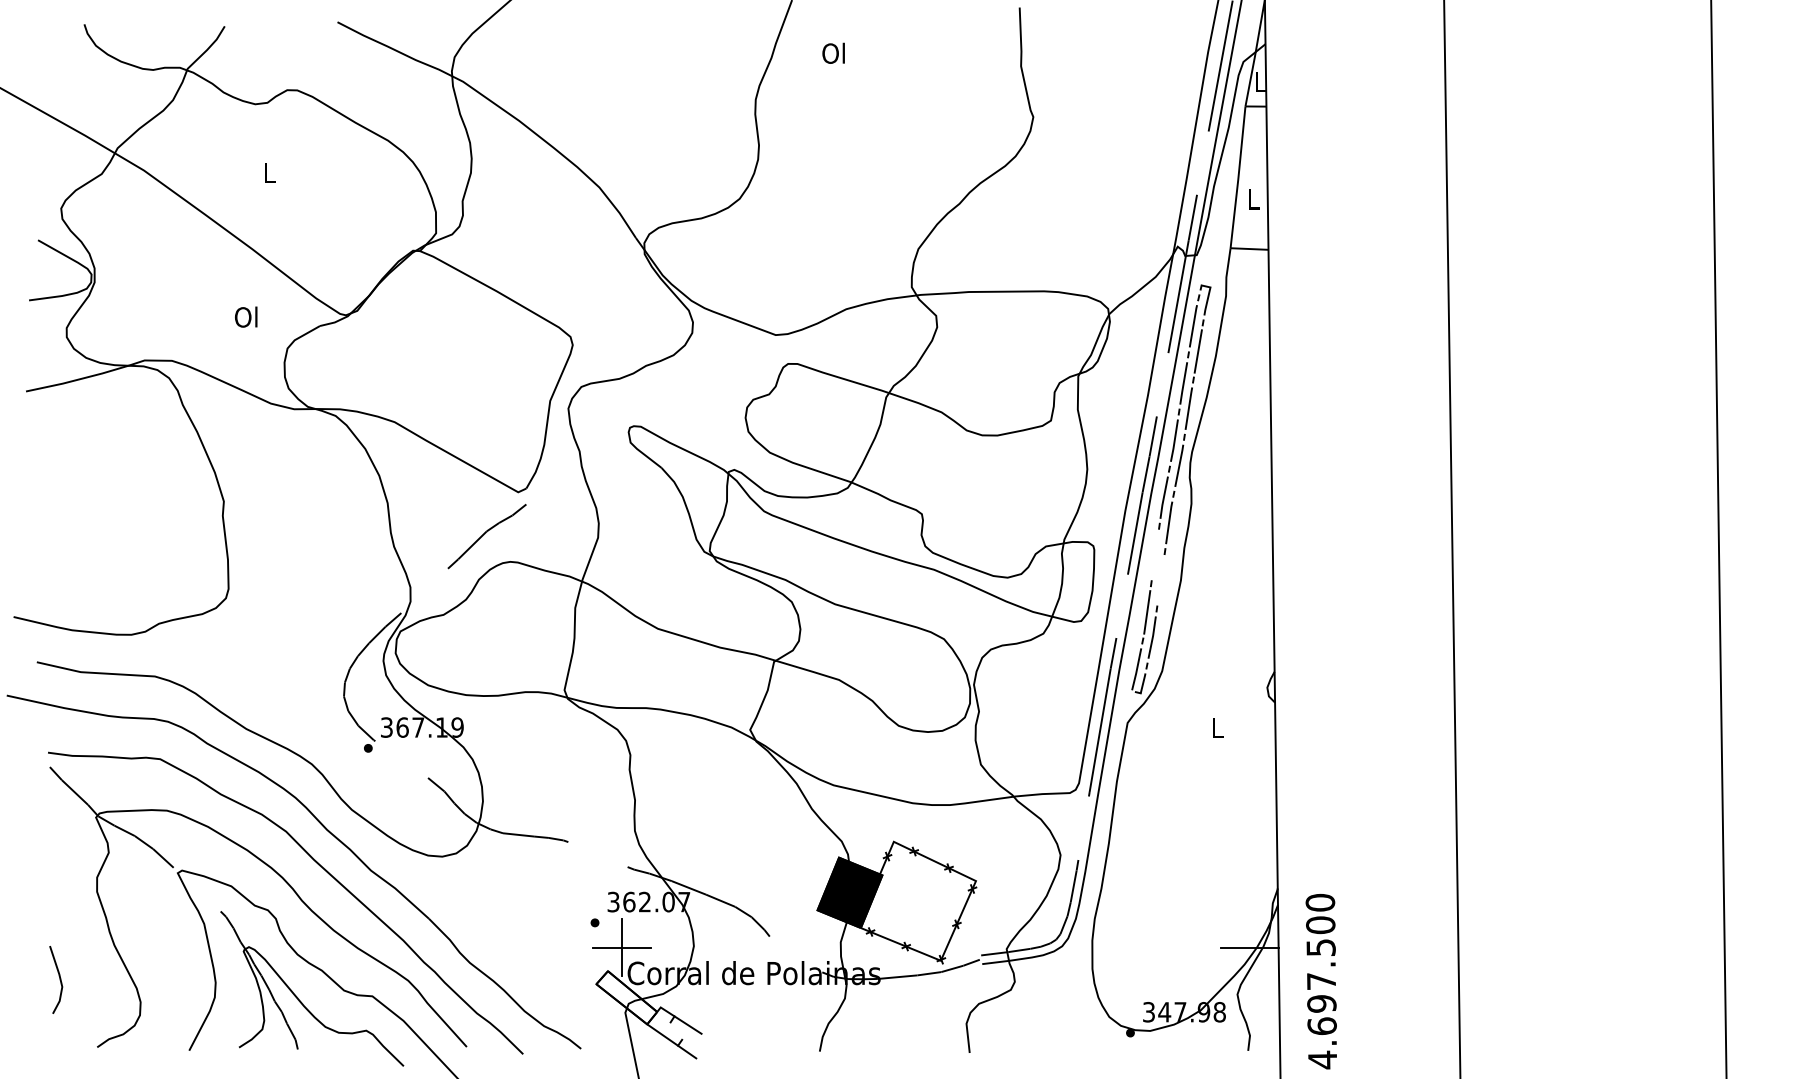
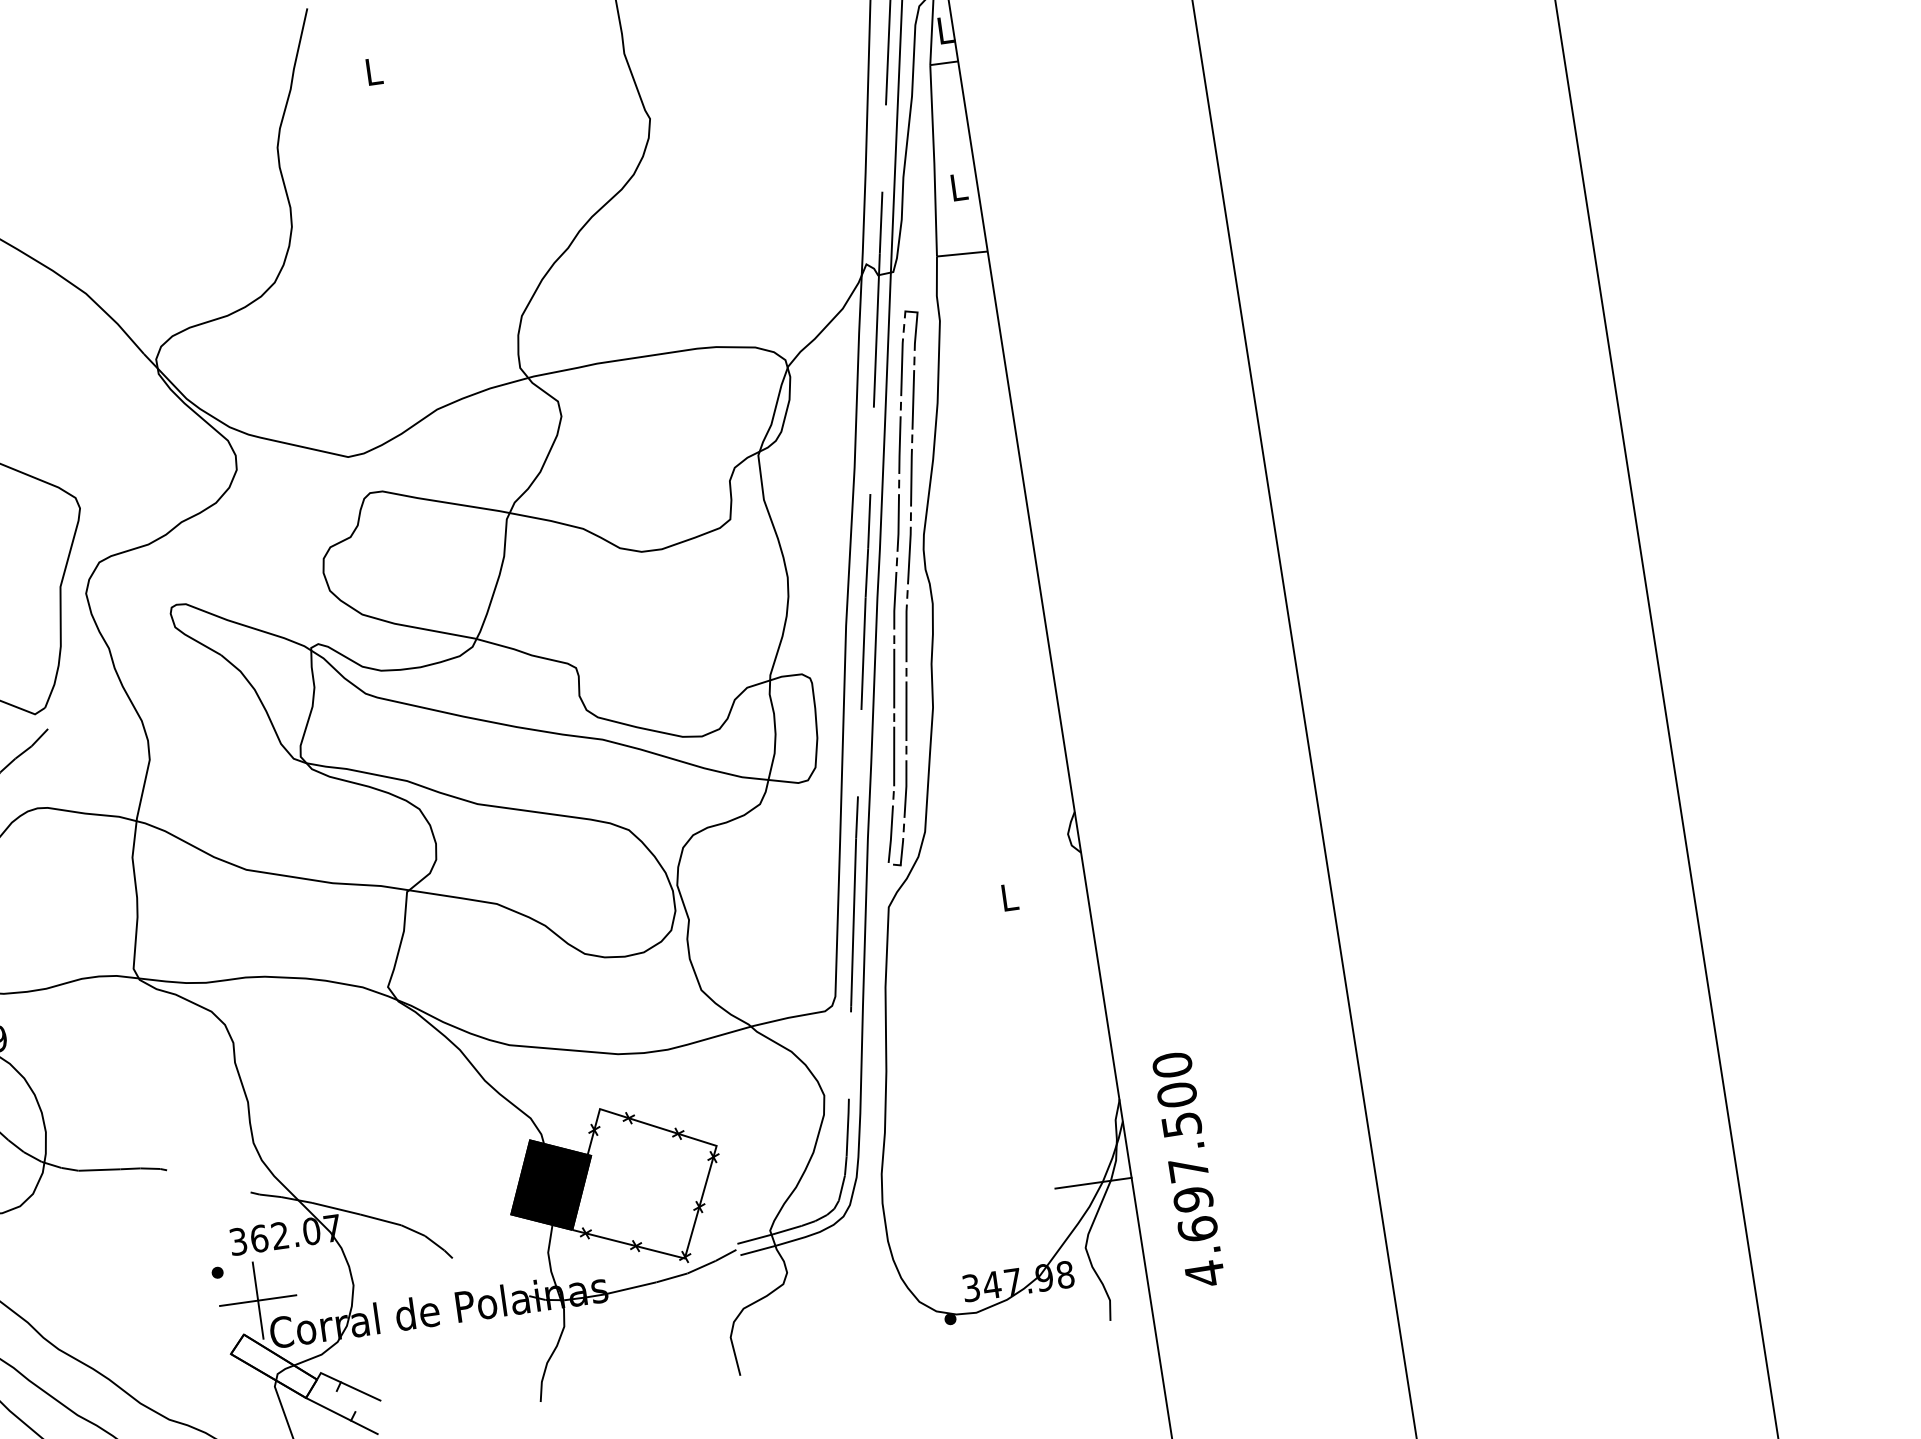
text: (833, 52) -> (372, 70), Ol -> L
line: (1155, 554) -> (894, 677), added
line: (1160, 580) -> (905, 711), added
text: (1320, 981) -> (1187, 1169), moved

